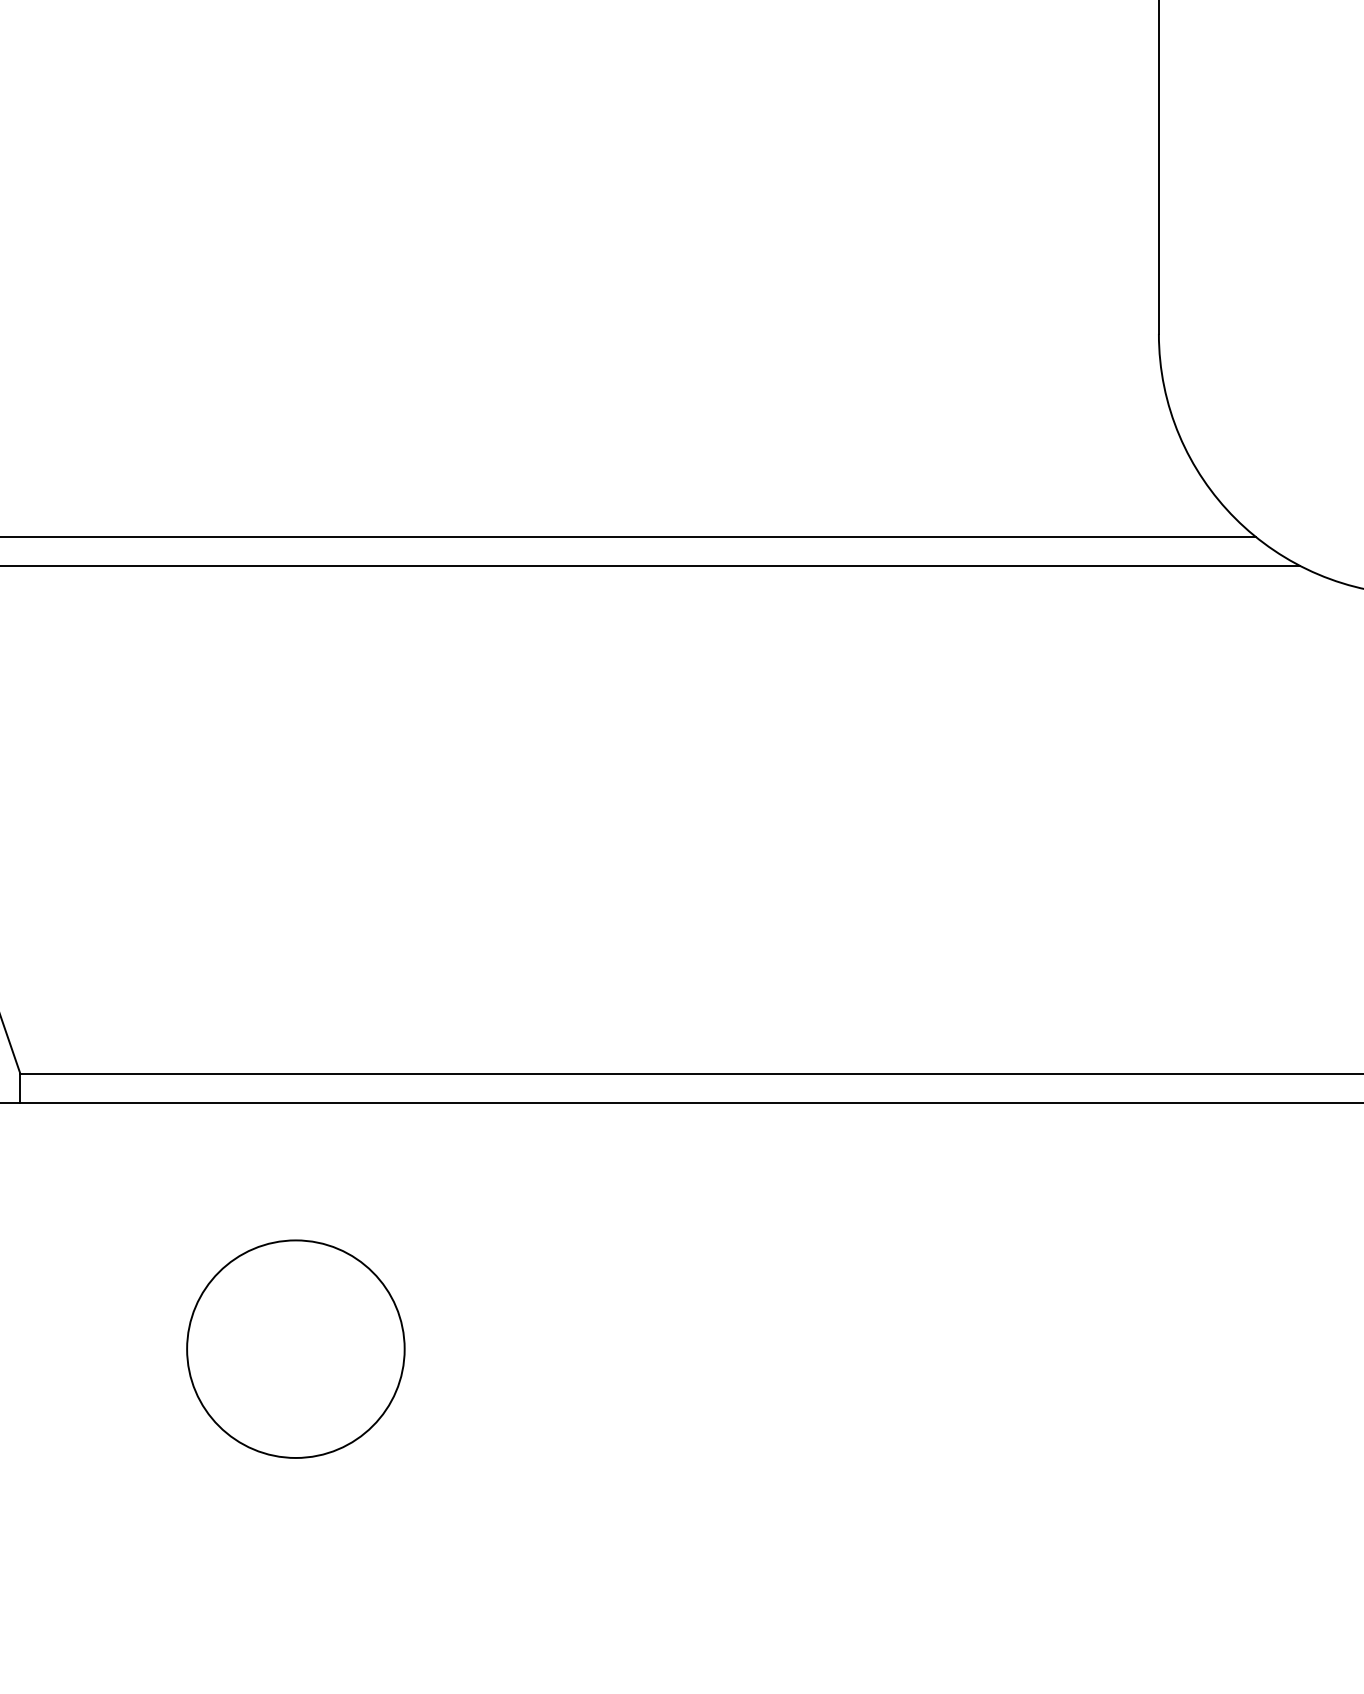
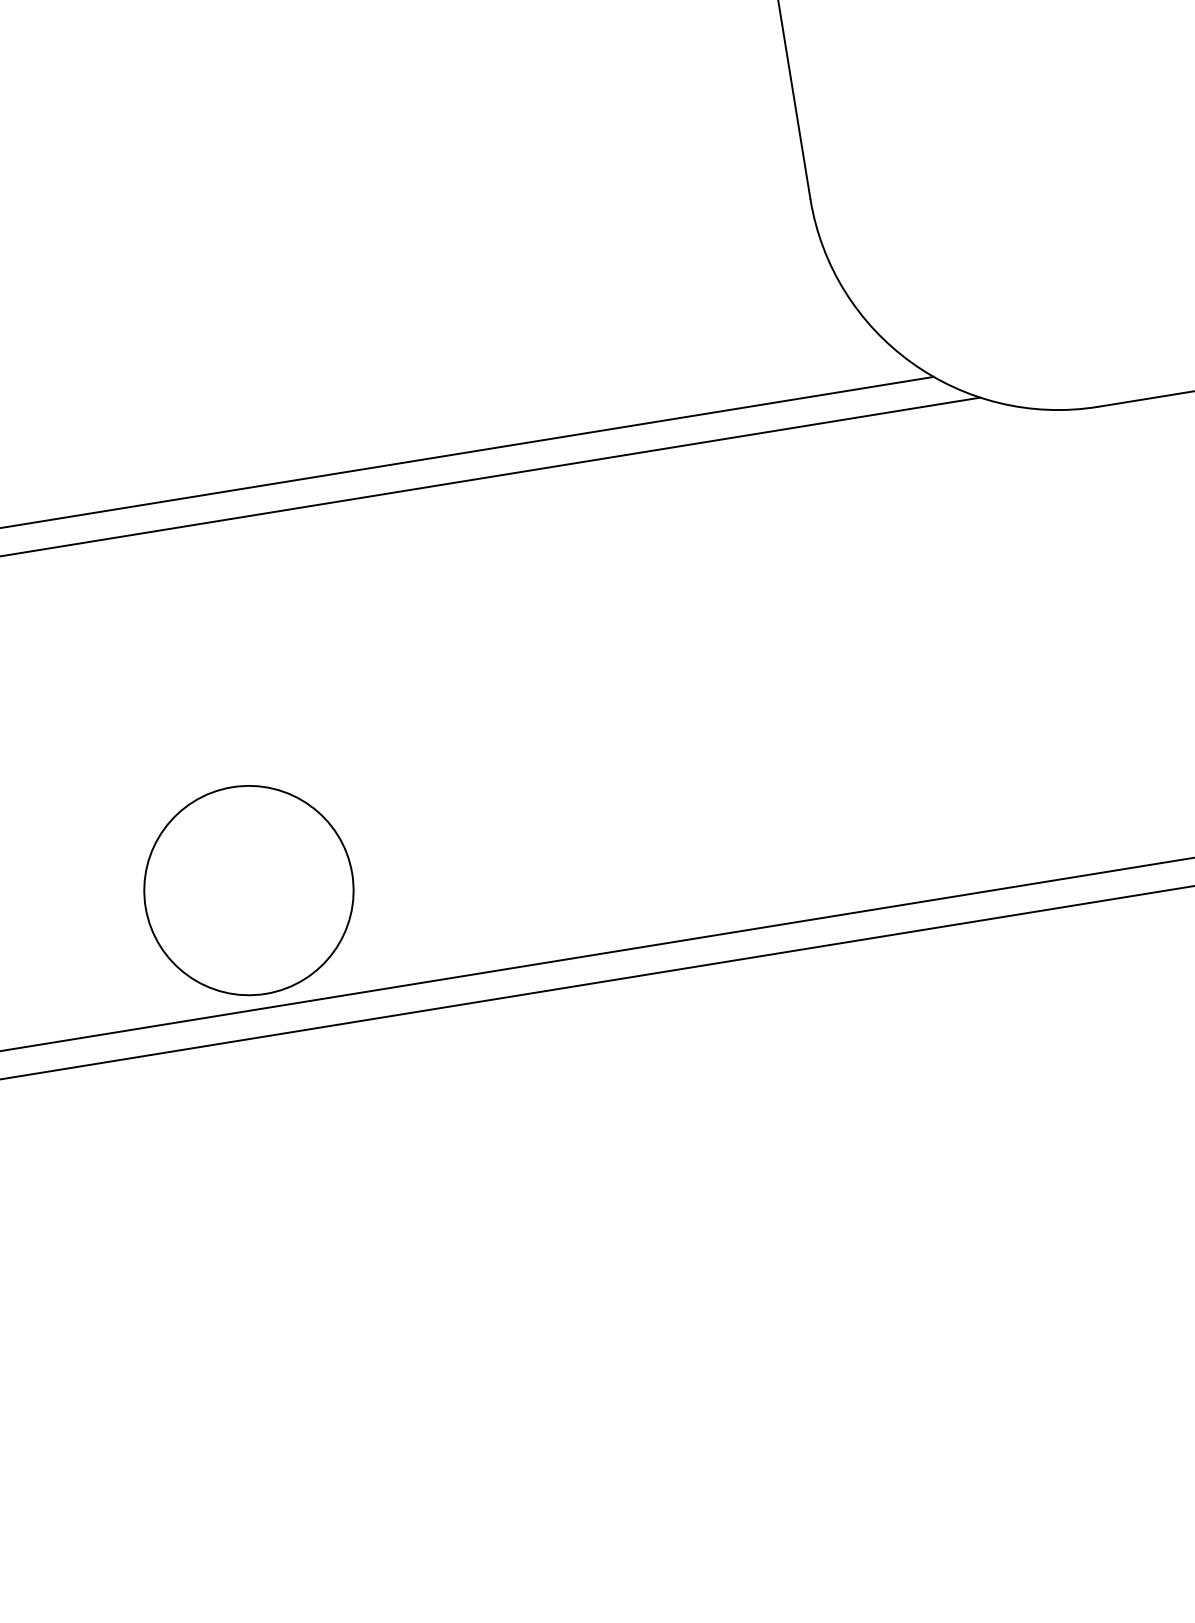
circle: (295, 1348) -> (248, 889), moved

